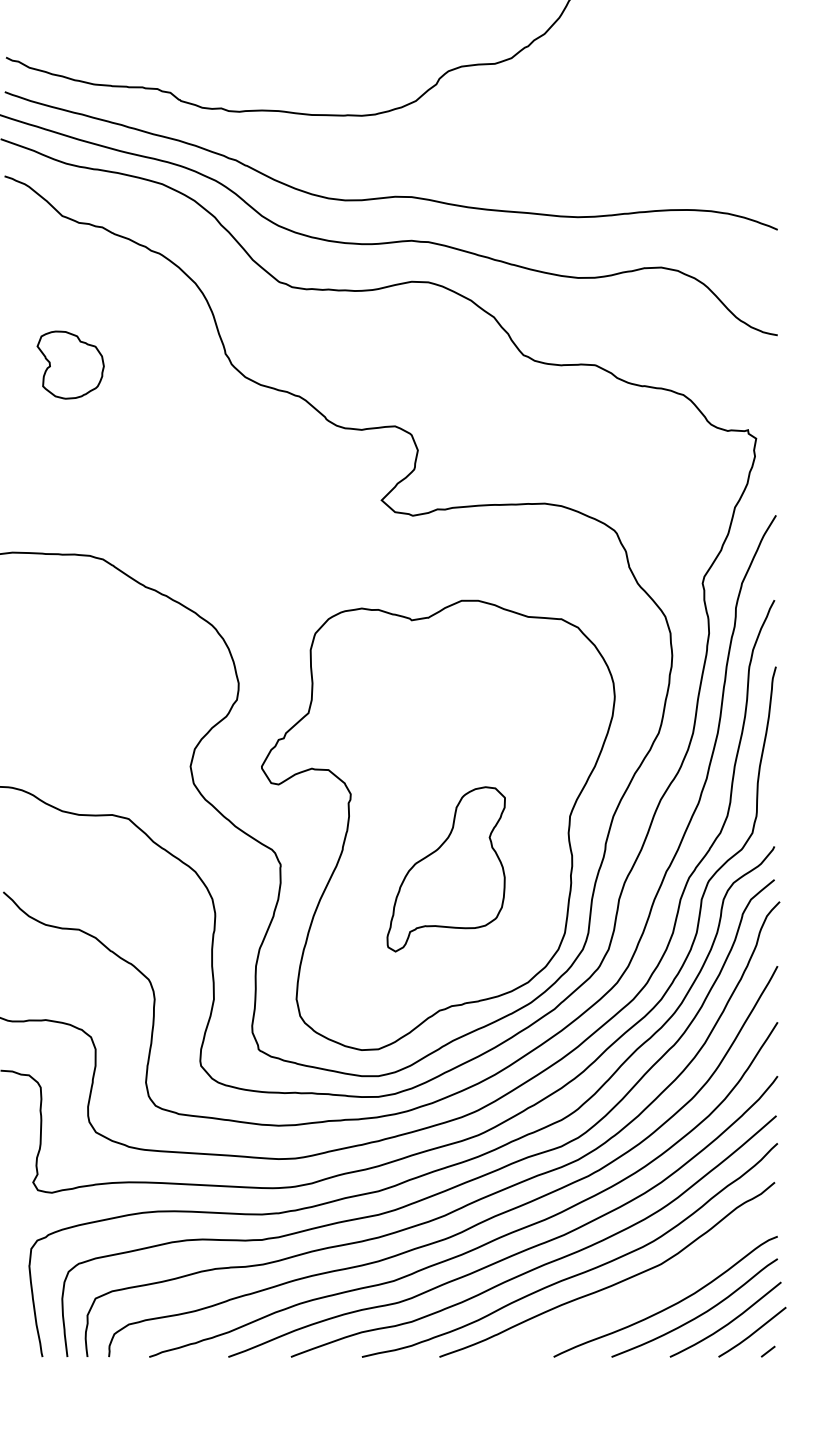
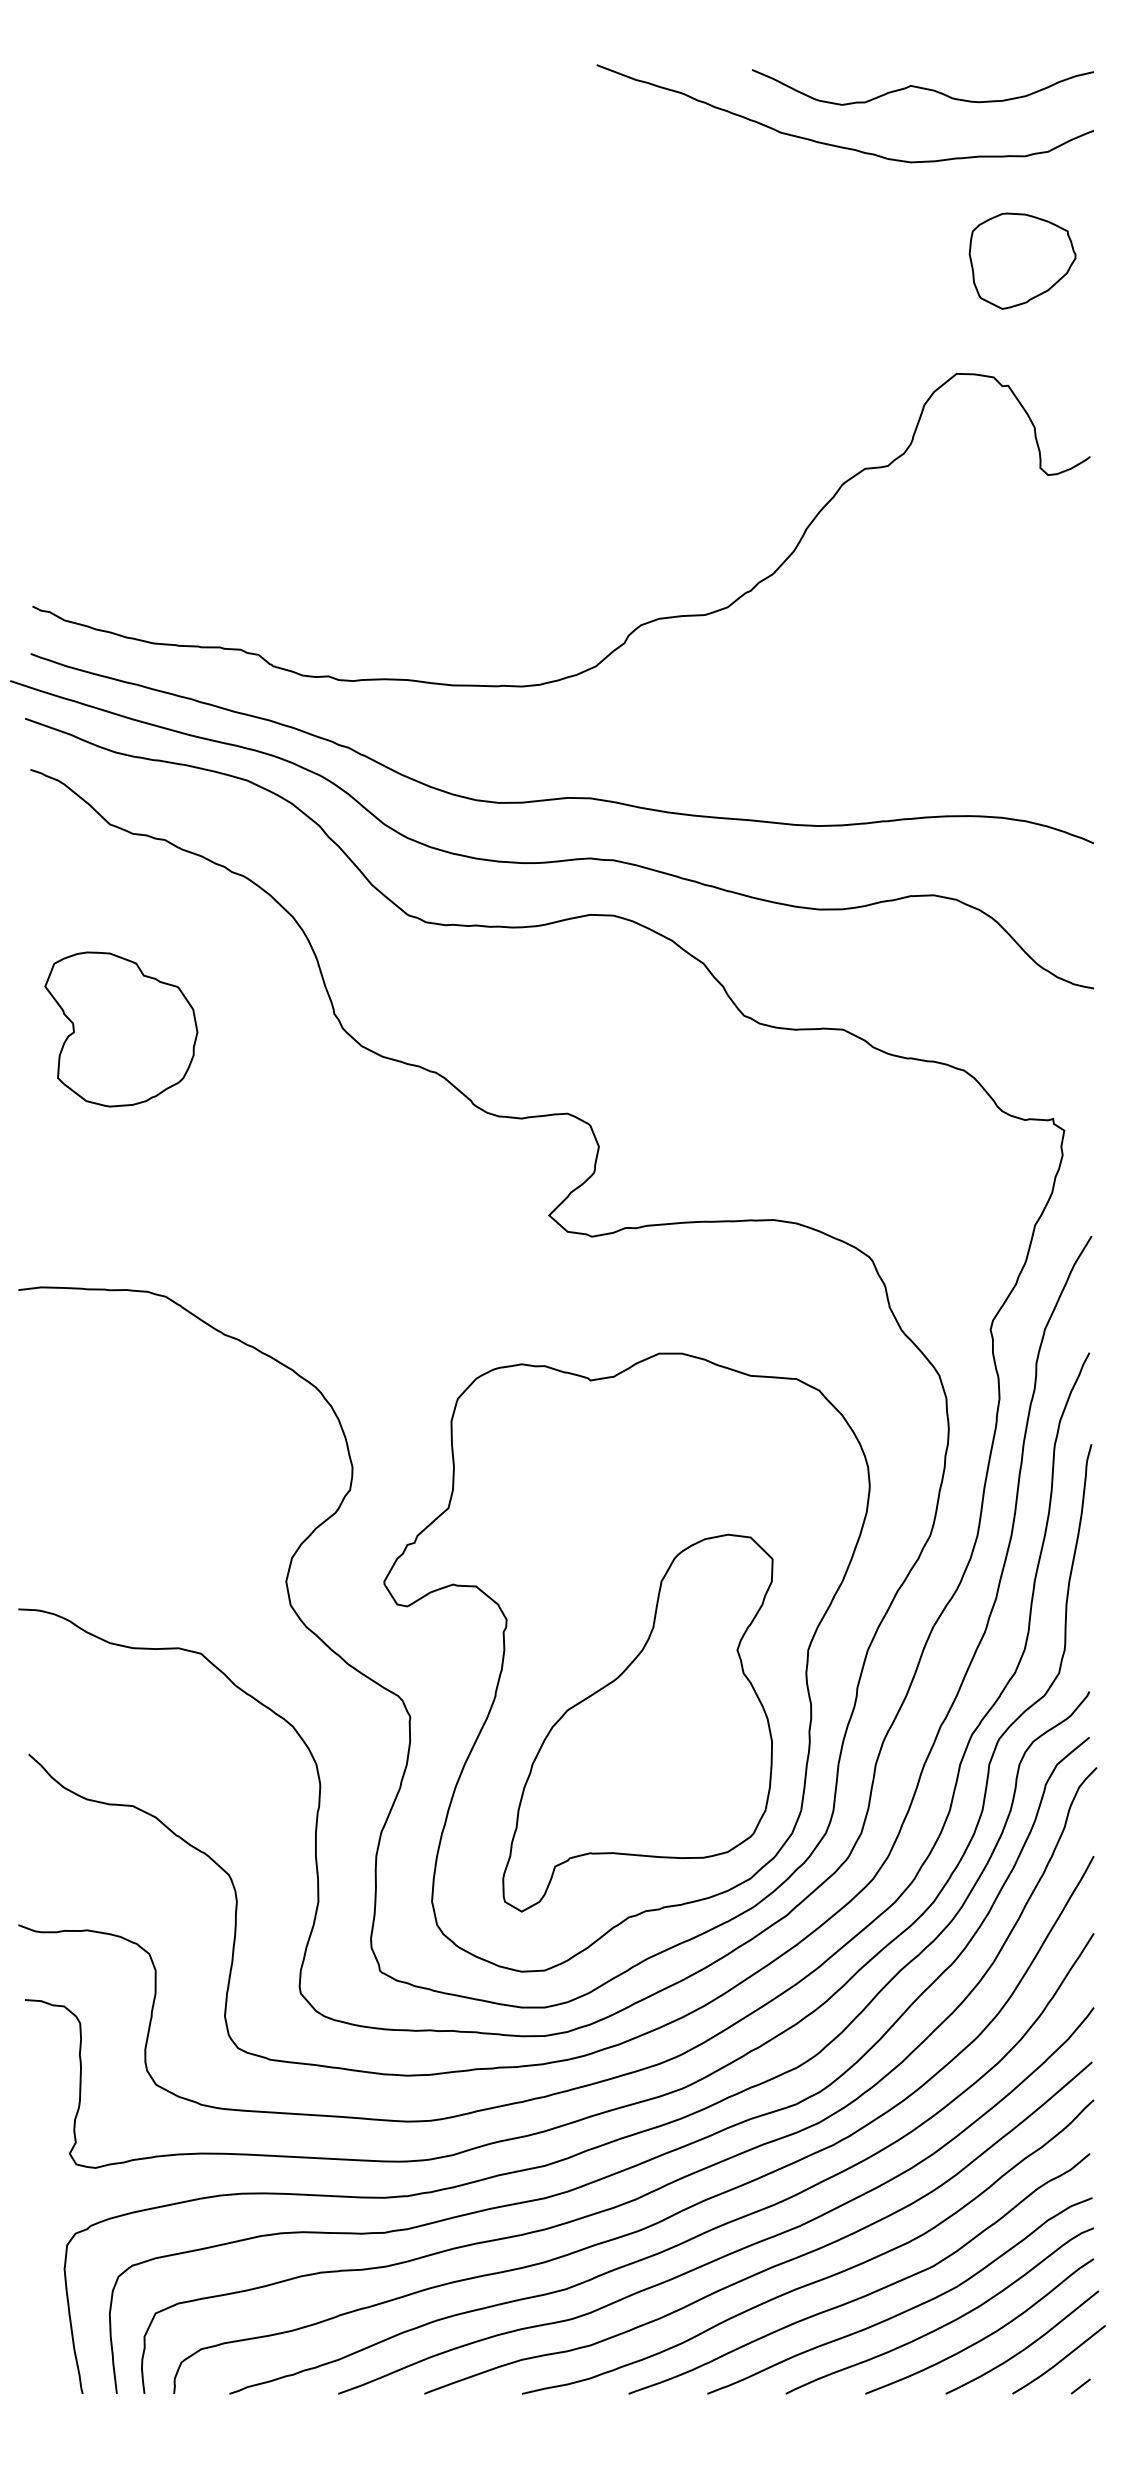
part: (70, 365) -> (121, 1029), size x1.67
part: (445, 868) -> (637, 1722), size x1.67
curve: (642, 1295) -> (907, 2309), added

